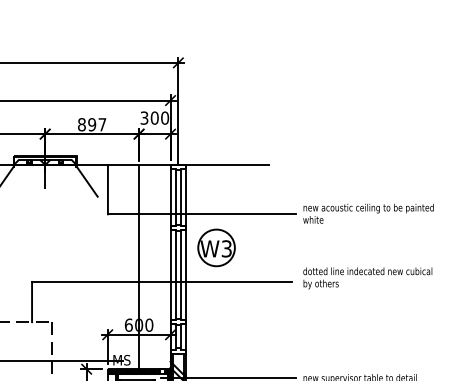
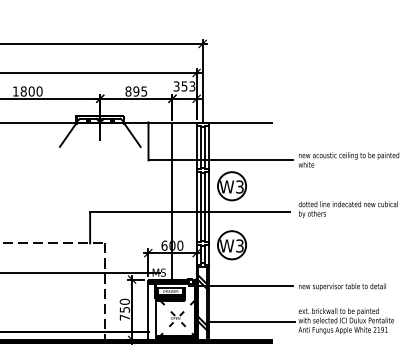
text: (159, 118) -> (188, 86), 300 -> 353
text: (102, 124) -> (144, 91), 897 -> 895
part: (215, 324) -> (231, 245), added

